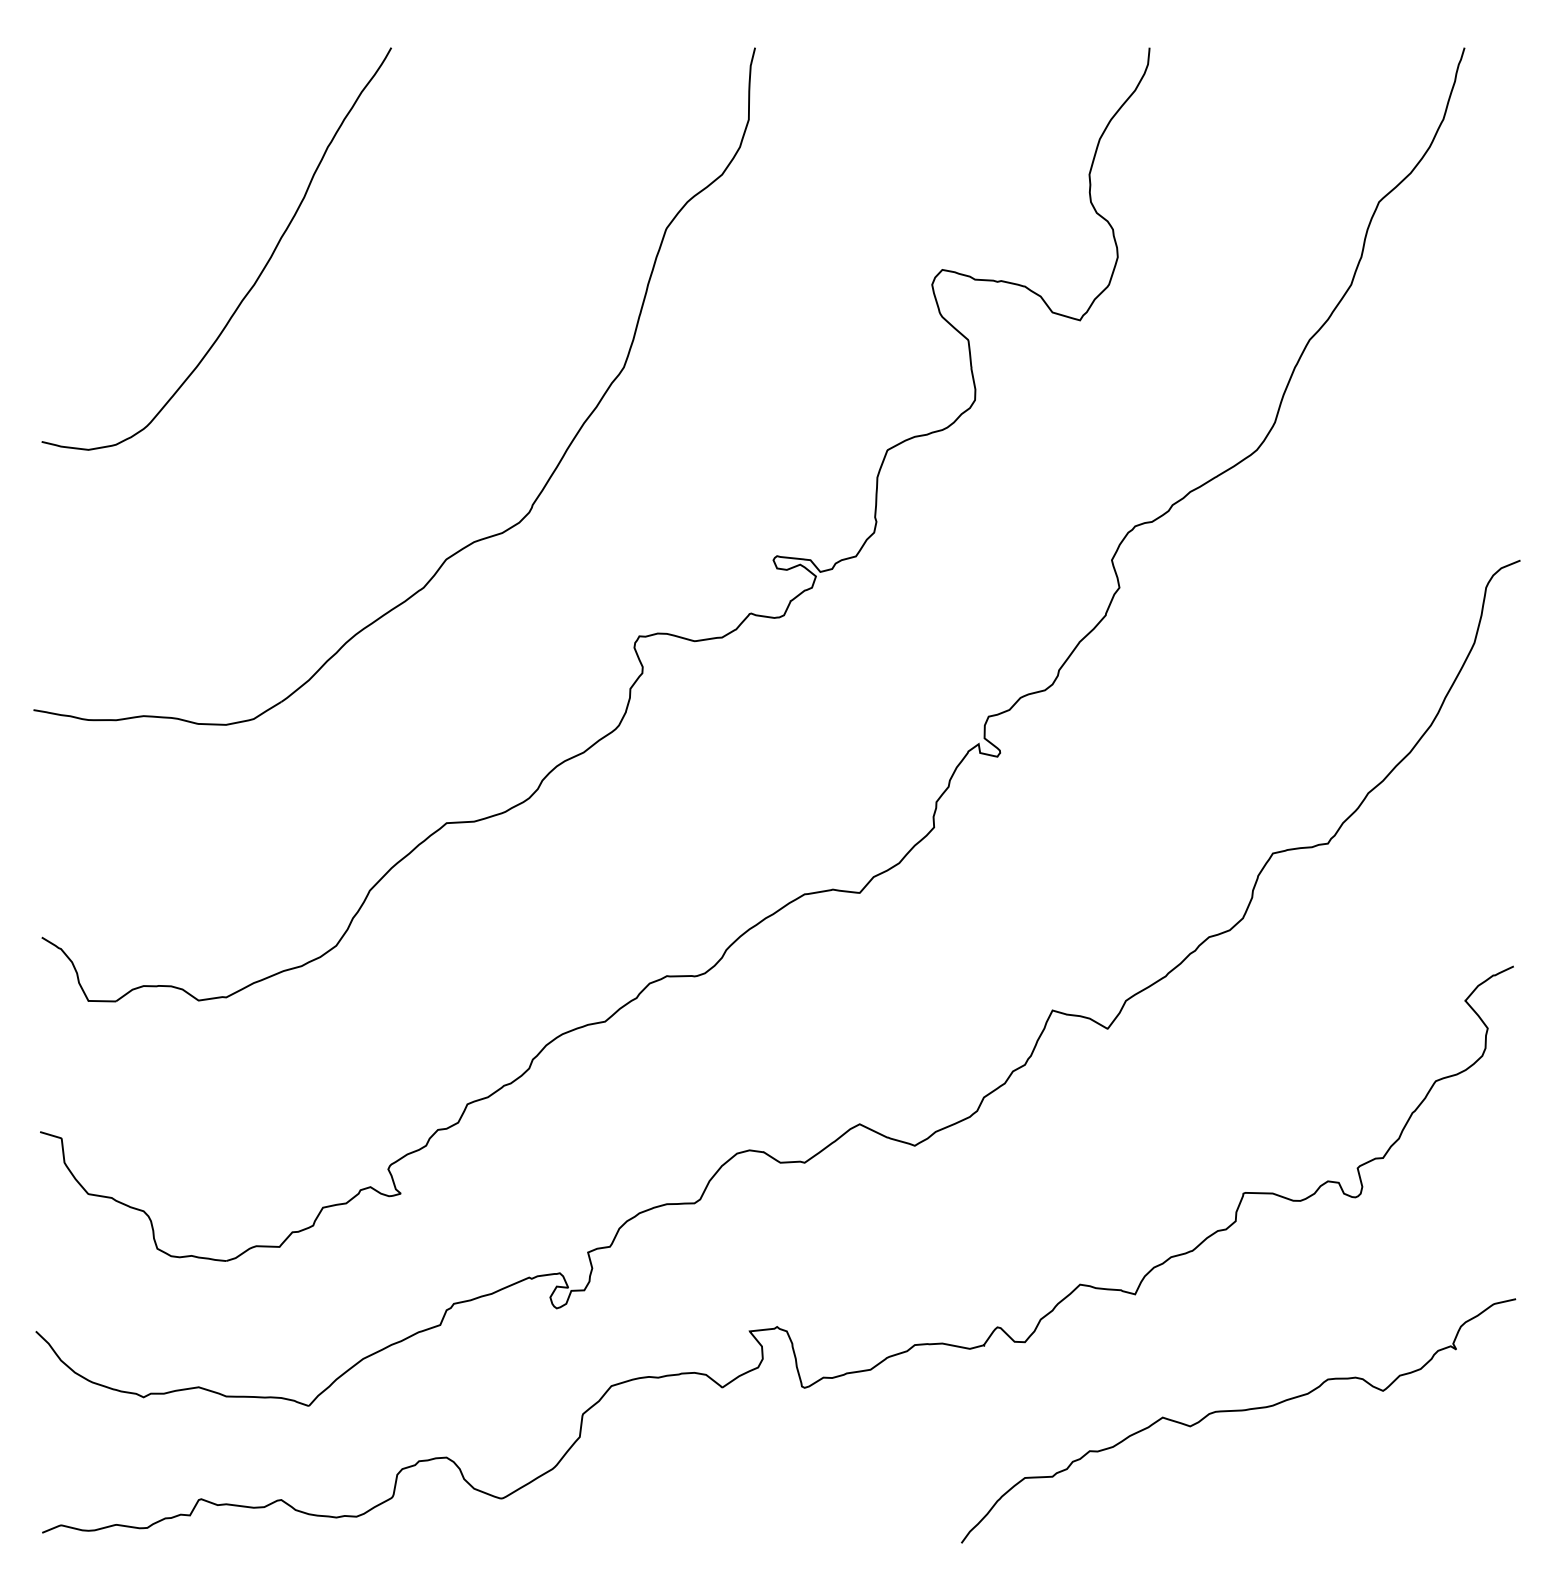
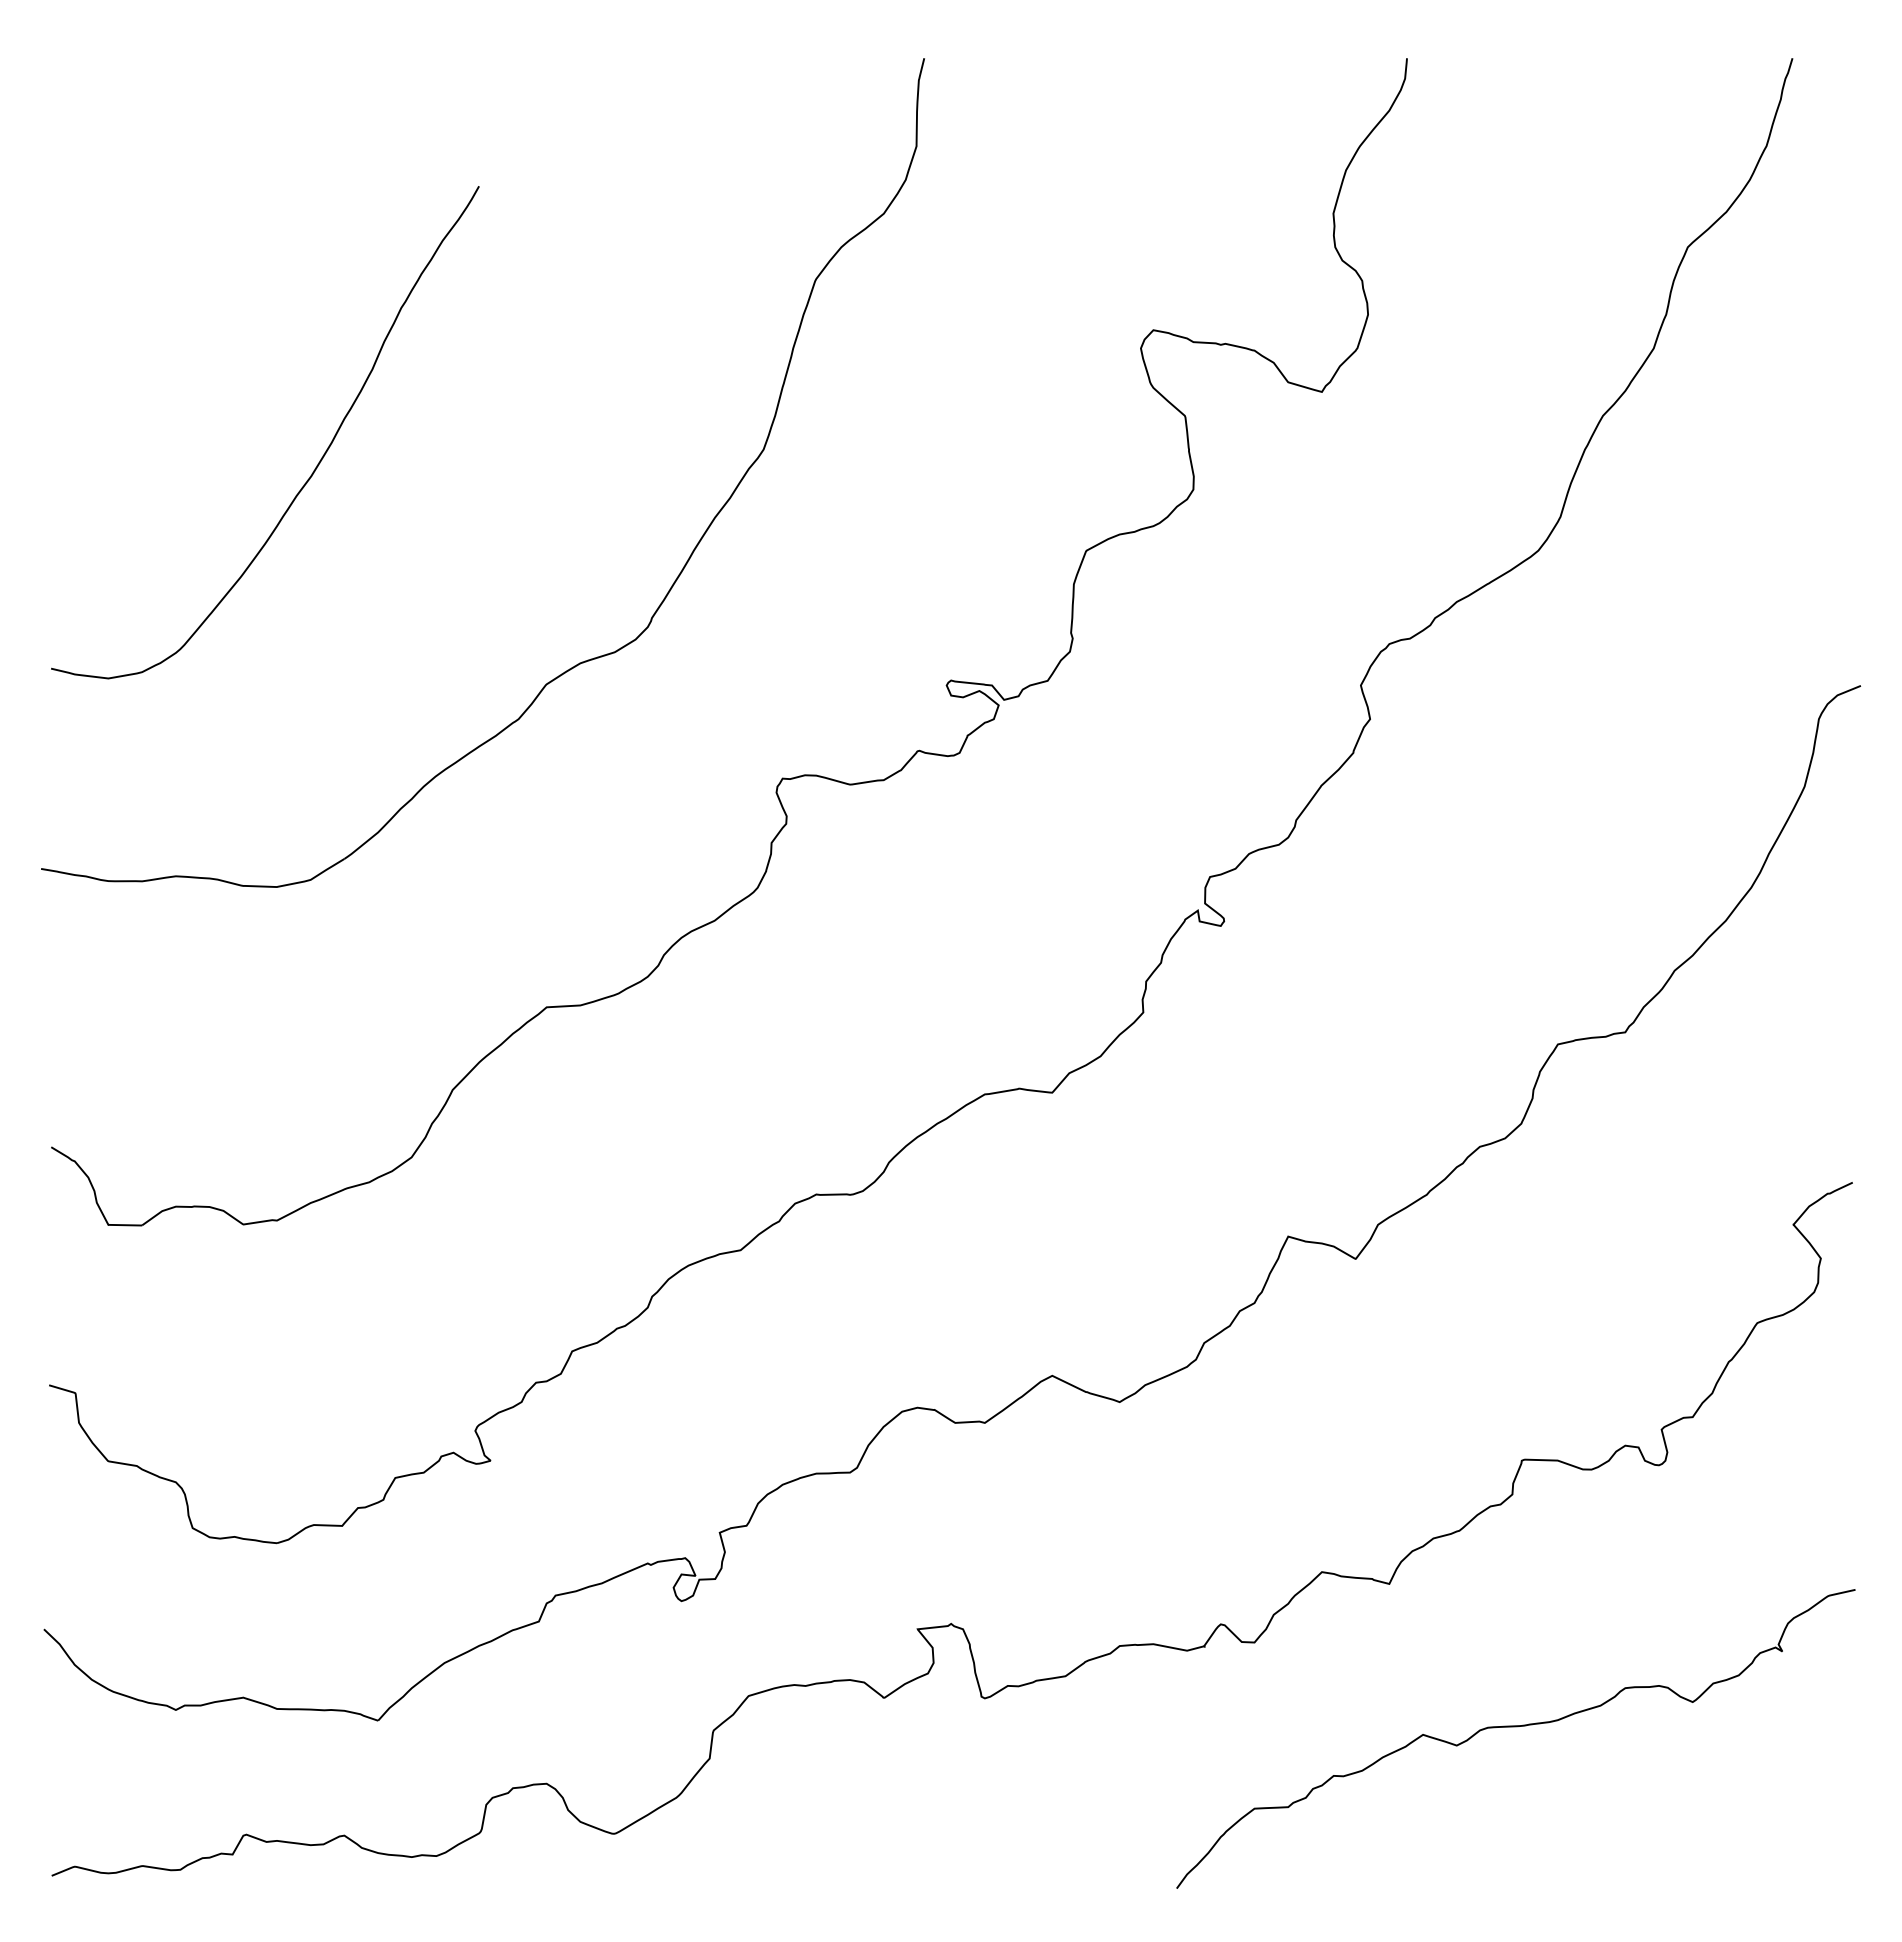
curve: (258, 275) -> (316, 465), moved

